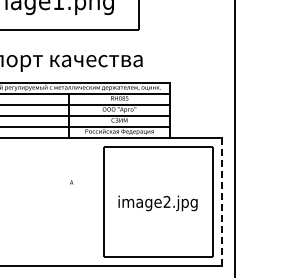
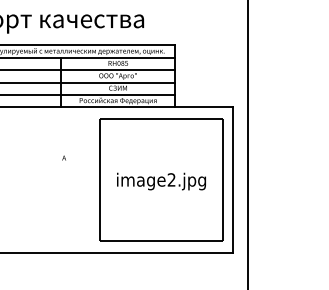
line: (221, 202) -> (232, 180), dashed -> solid

